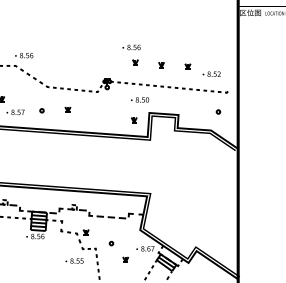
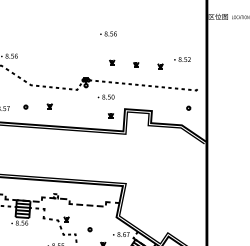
text: (131, 47) -> (108, 33), moved
text: (211, 73) -> (182, 58), moved
text: (140, 99) -> (106, 96), moved

